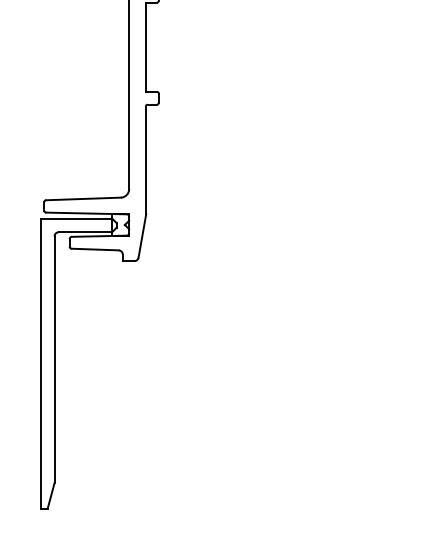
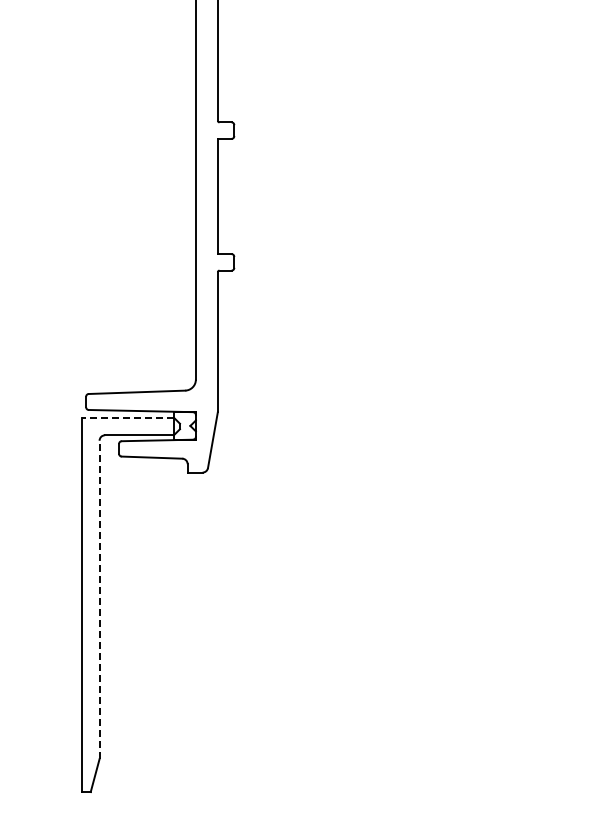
line: (76, 218) -> (127, 417), solid -> dashed
line: (54, 359) -> (99, 599), solid -> dashed

